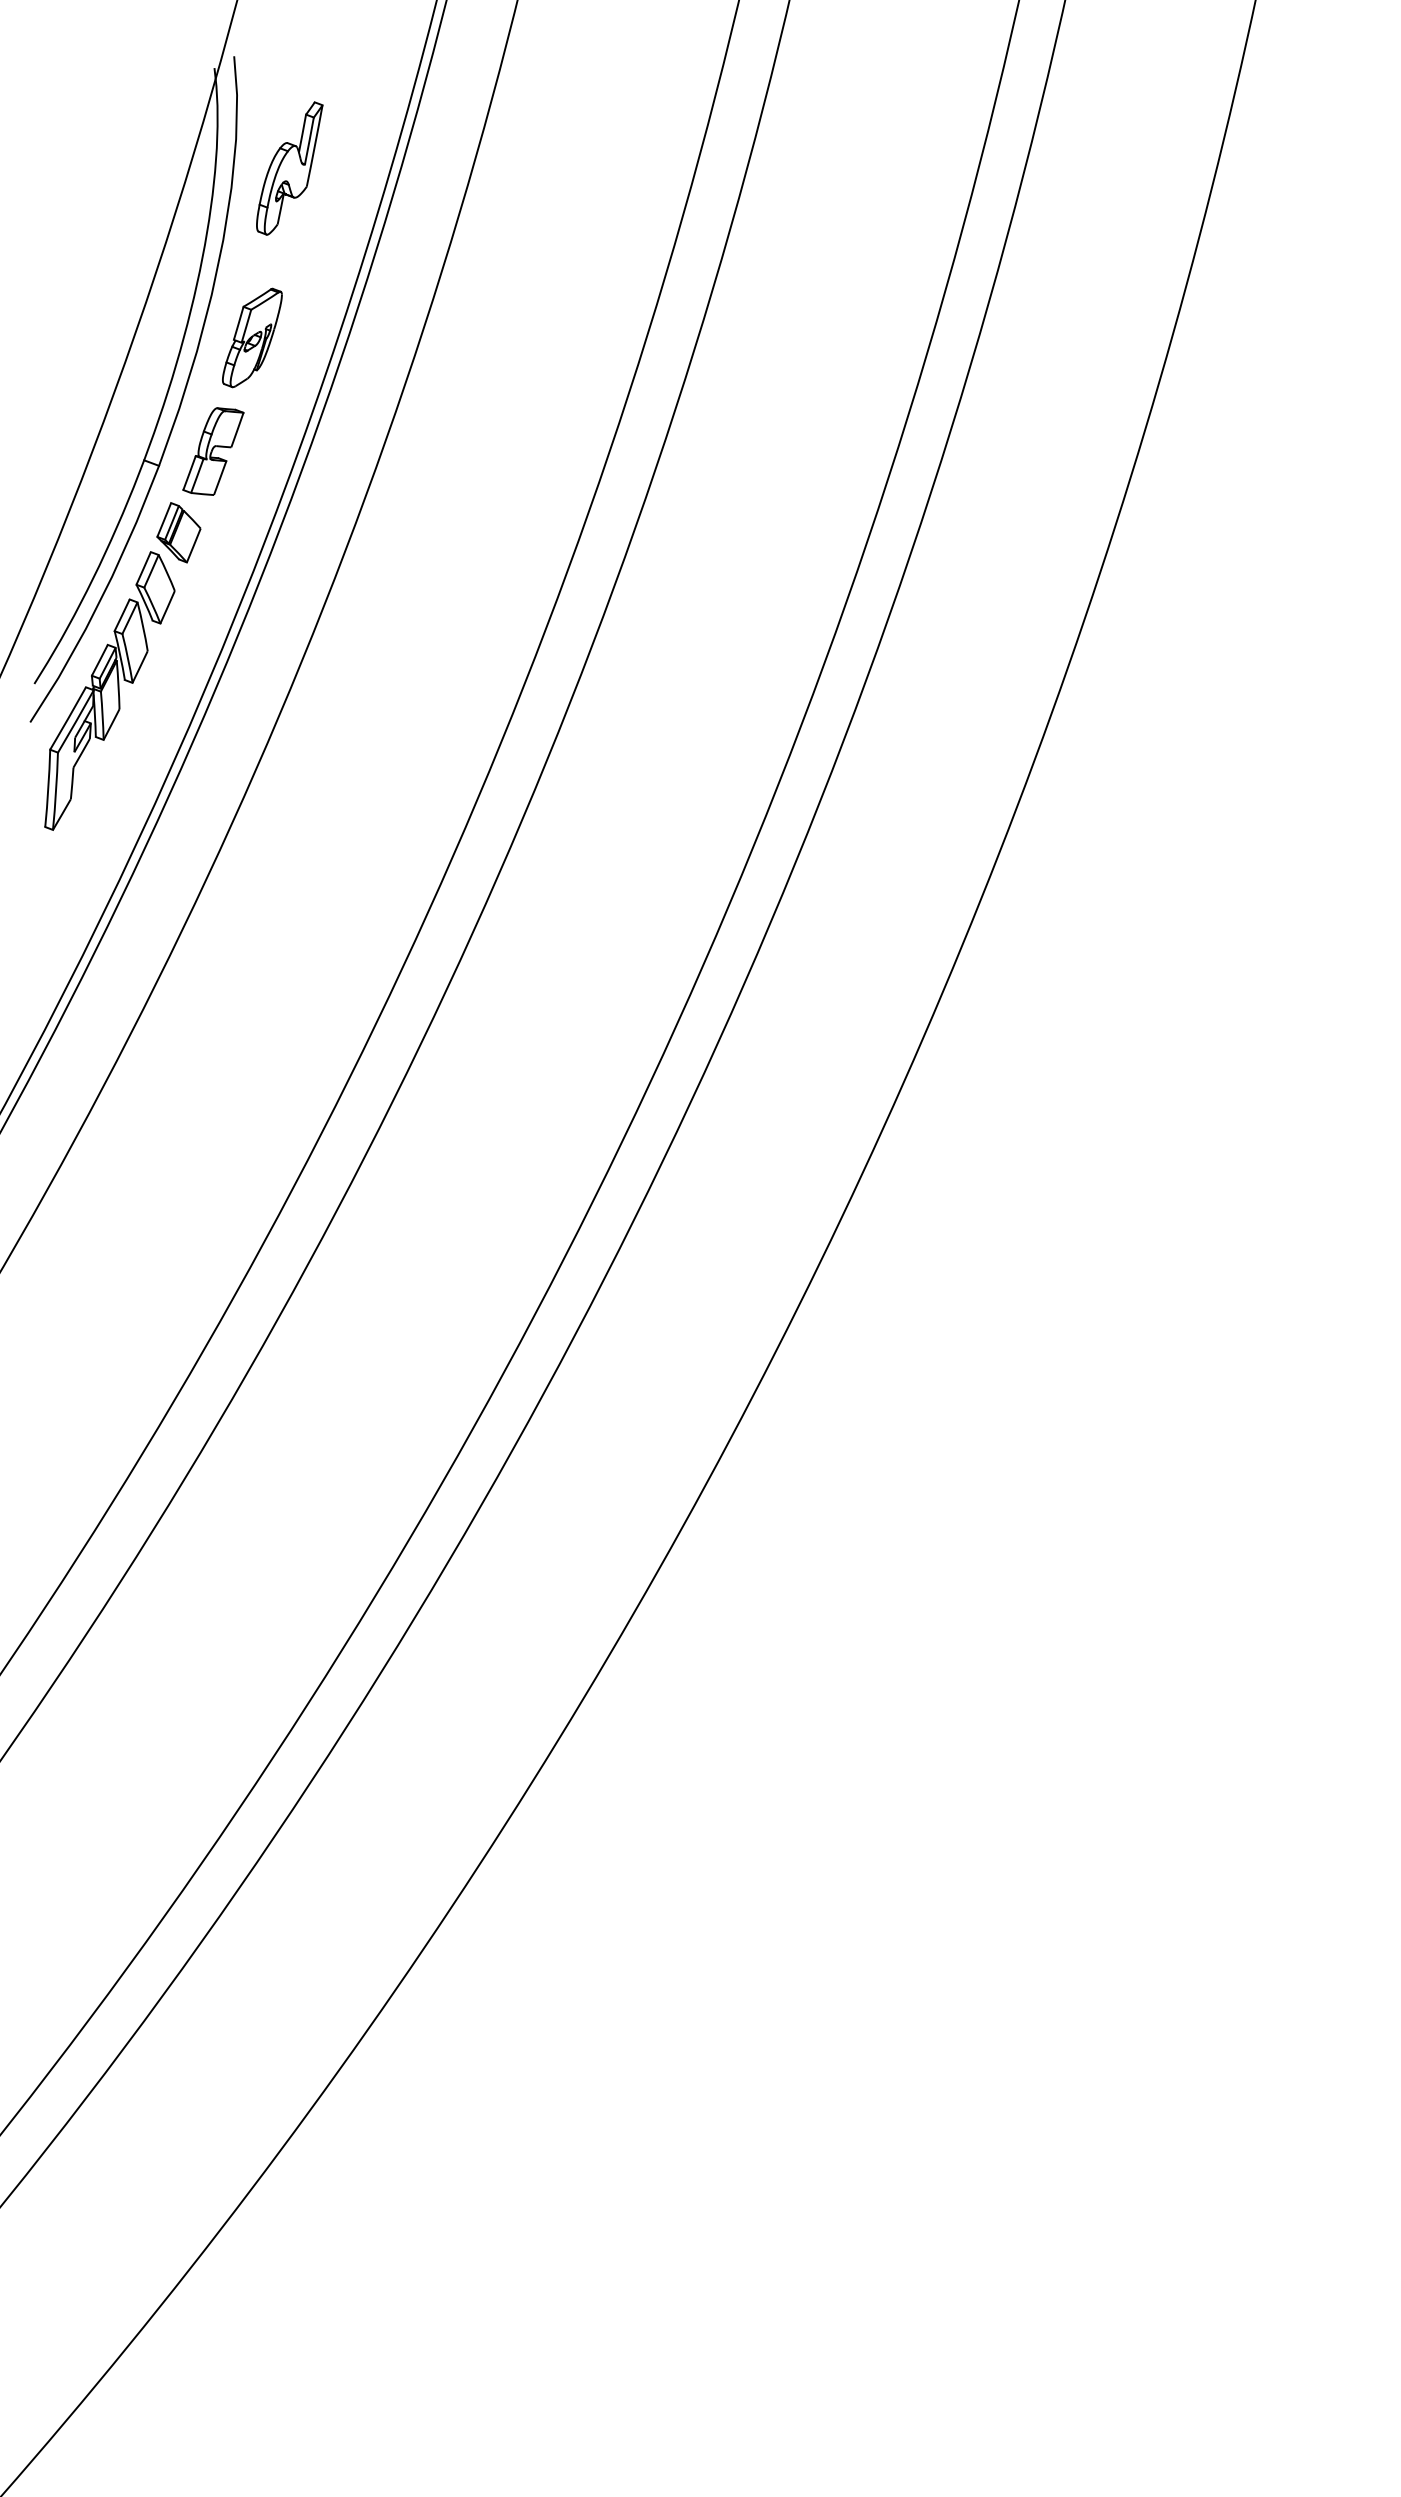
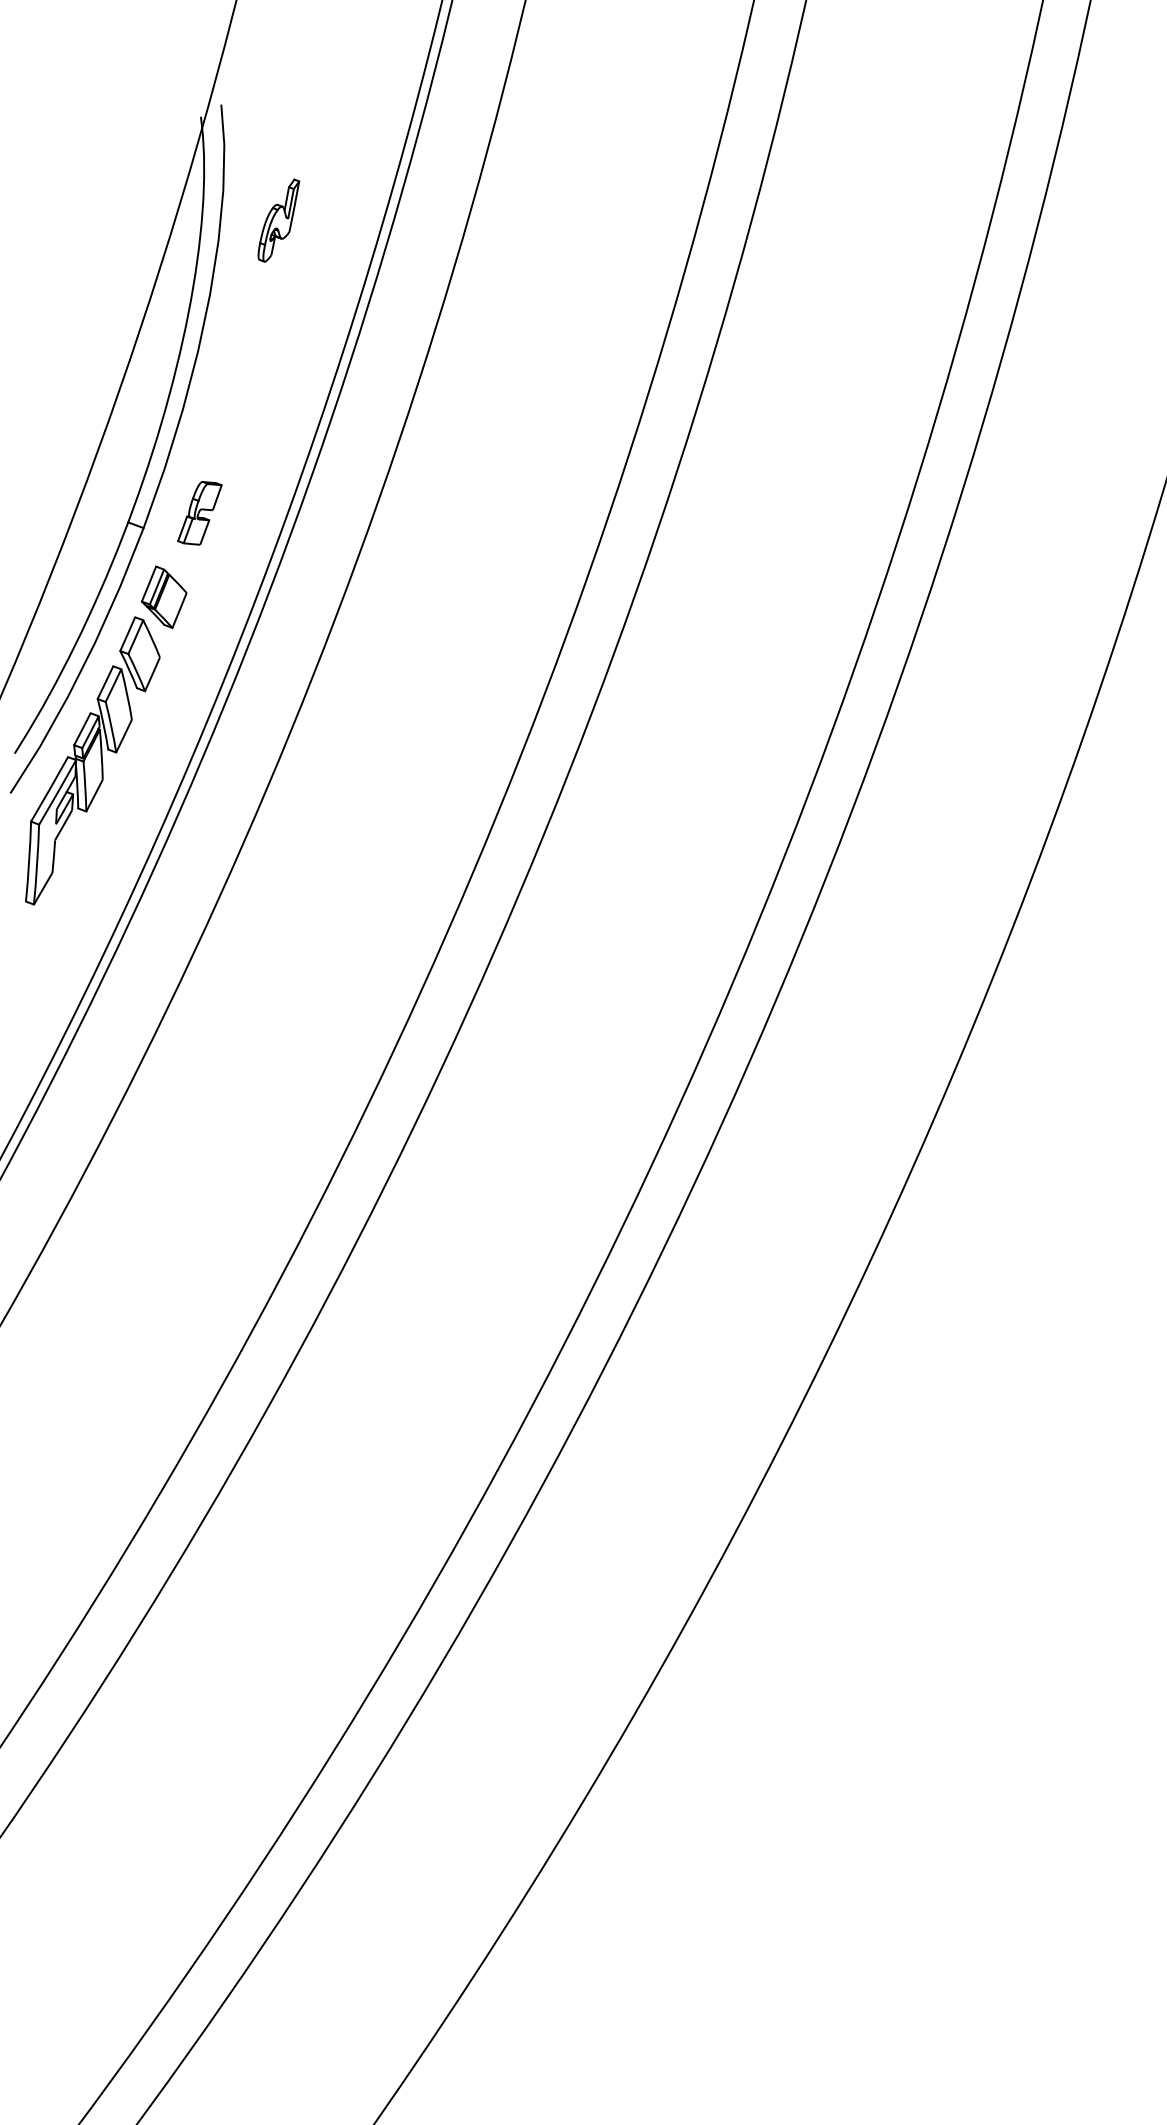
part: (289, 168) -> (278, 220), size x0.6
part: (252, 337) -> (240, 395), removed
part: (213, 451) -> (199, 513), size x0.7

